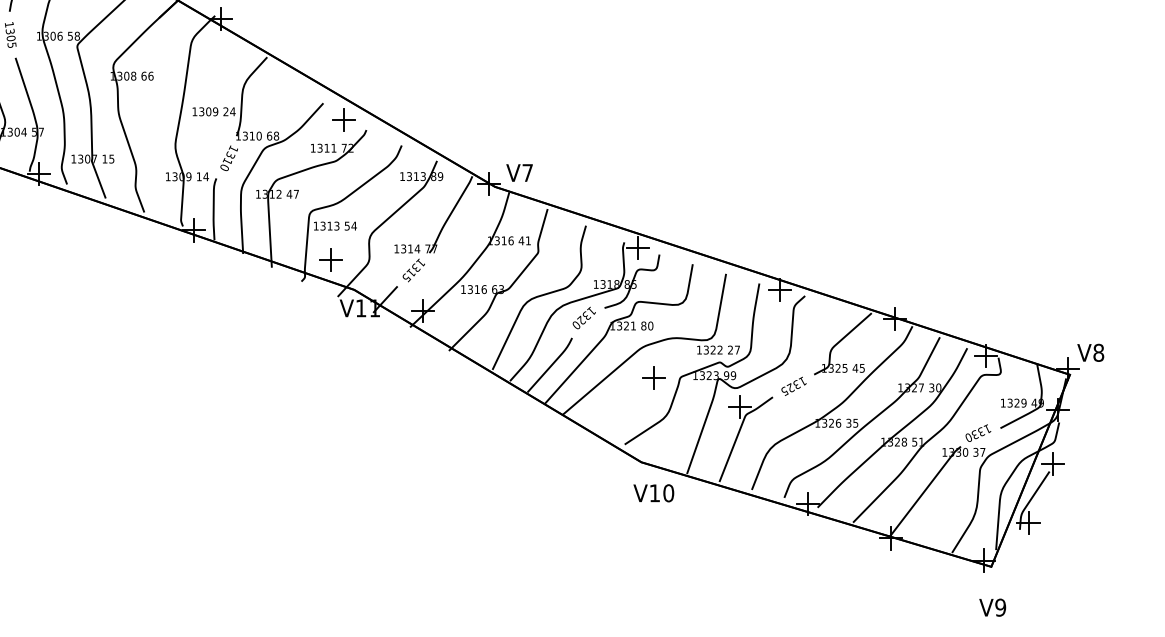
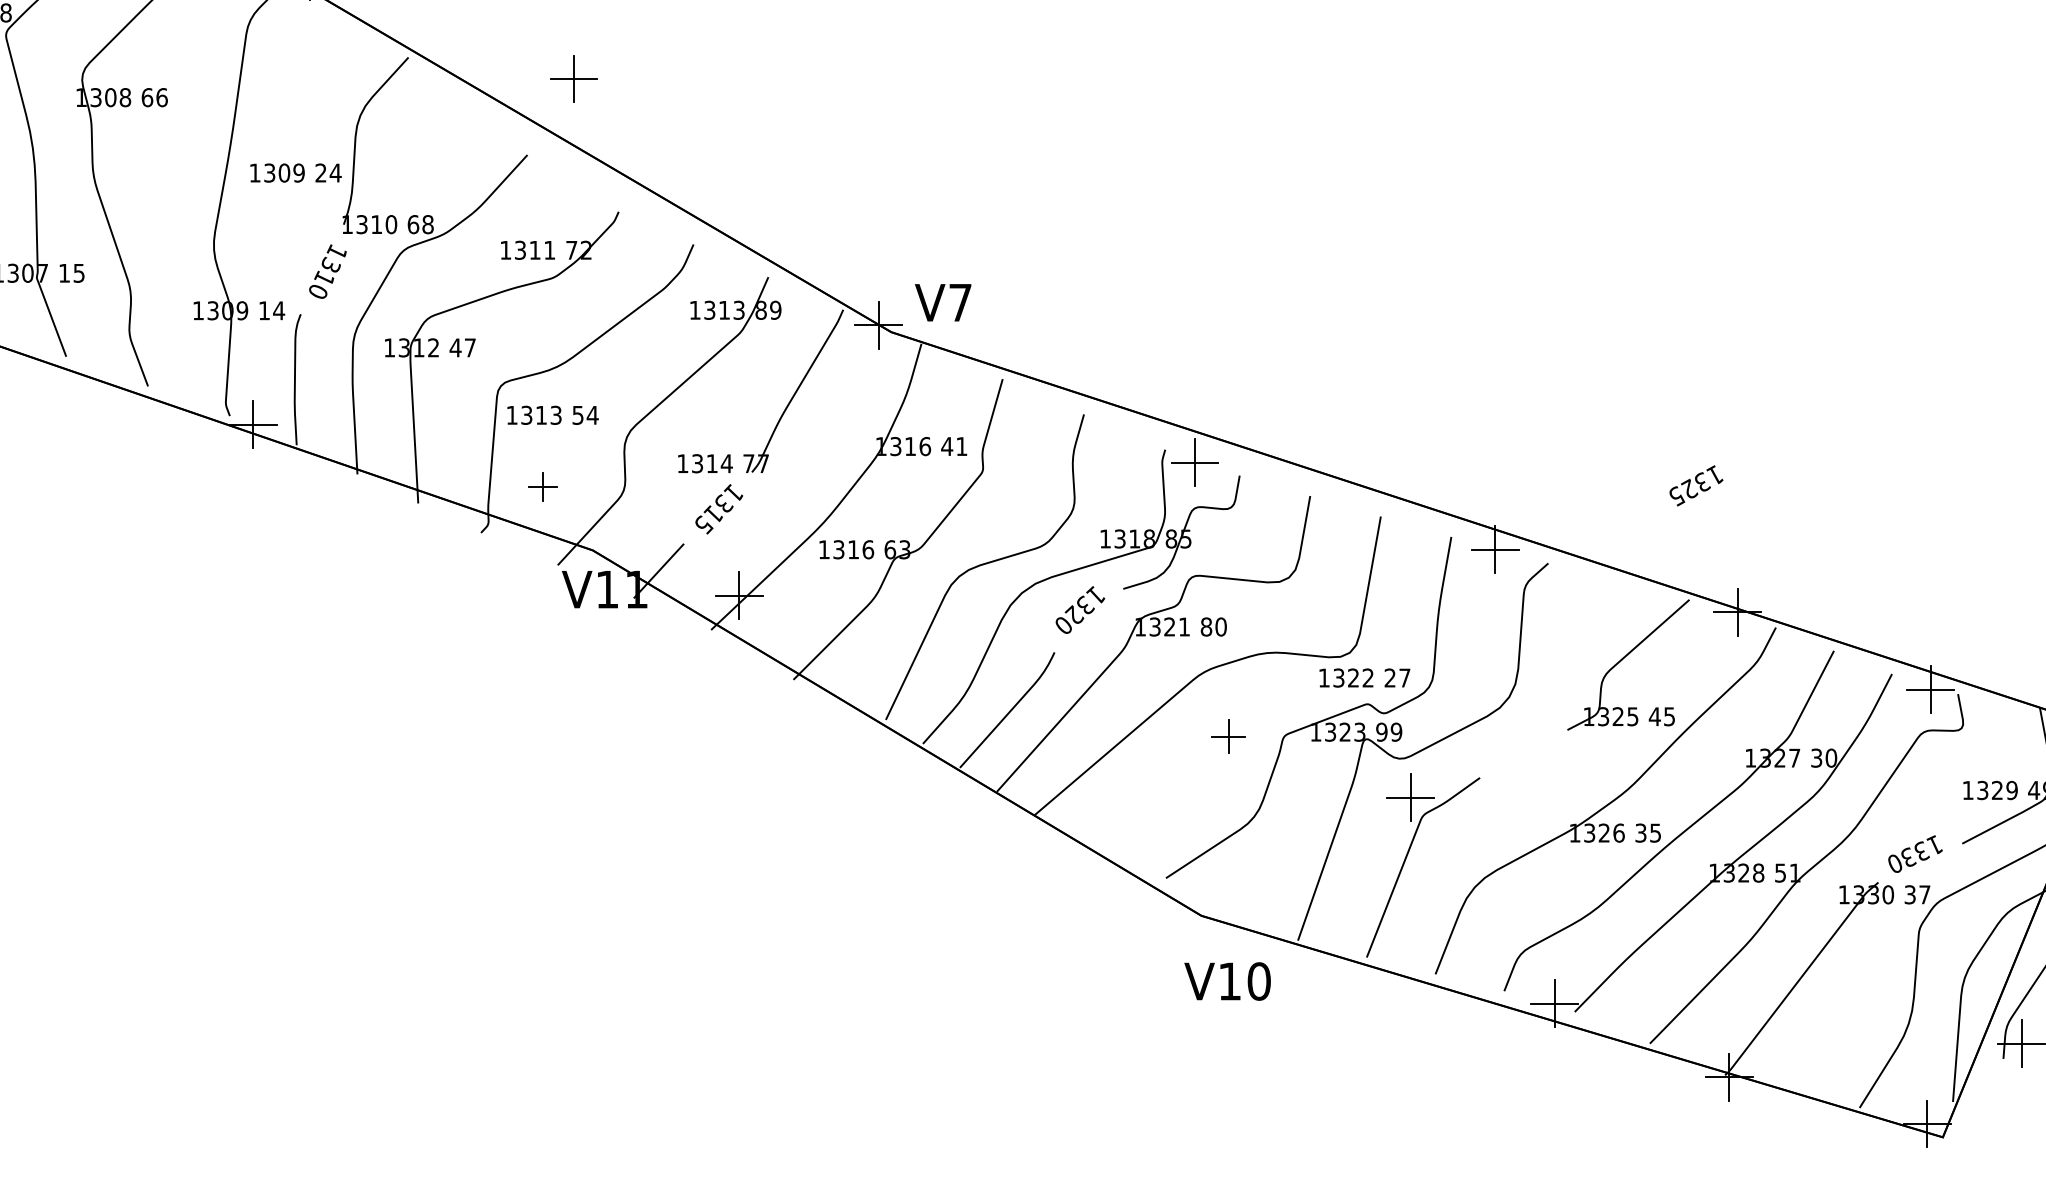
part: (343, 119) -> (572, 77), moved
part: (330, 259) -> (542, 486), size x0.6
part: (653, 377) -> (1226, 736), size x0.7
text: (793, 385) -> (1695, 483), moved

